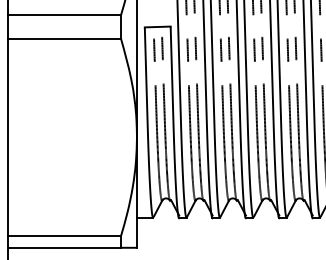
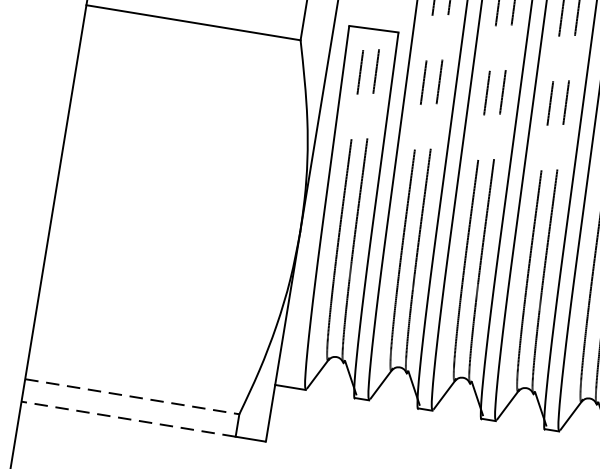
line: (65, 235) -> (134, 396), solid -> dashed
line: (64, 247) -> (128, 418), solid -> dashed

